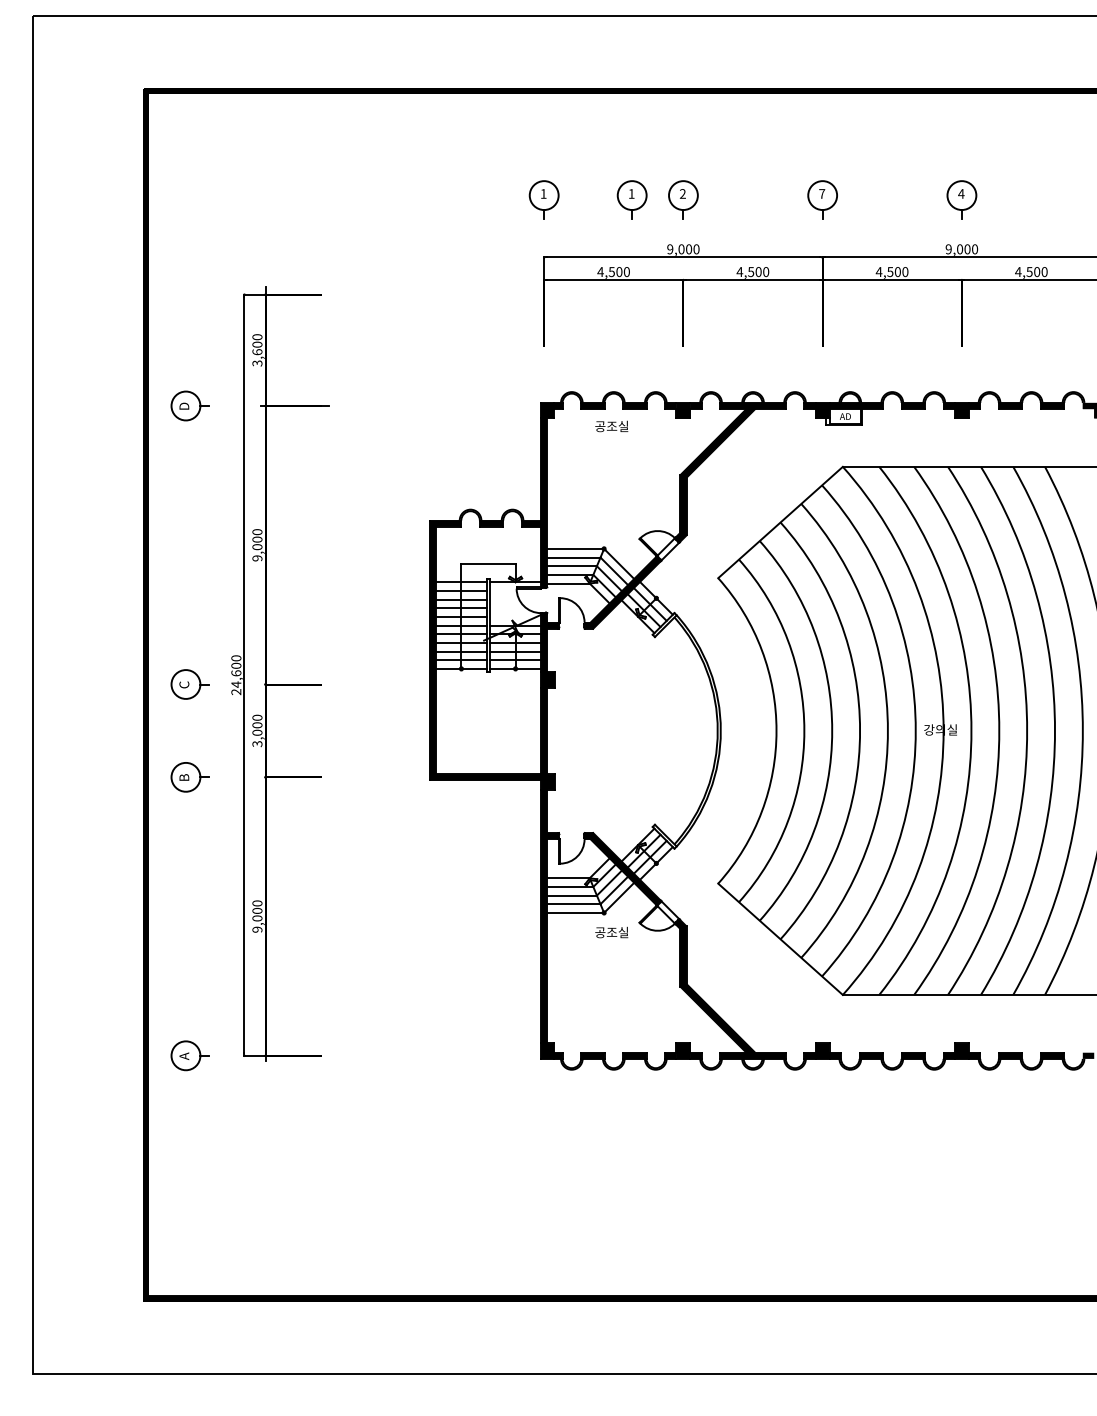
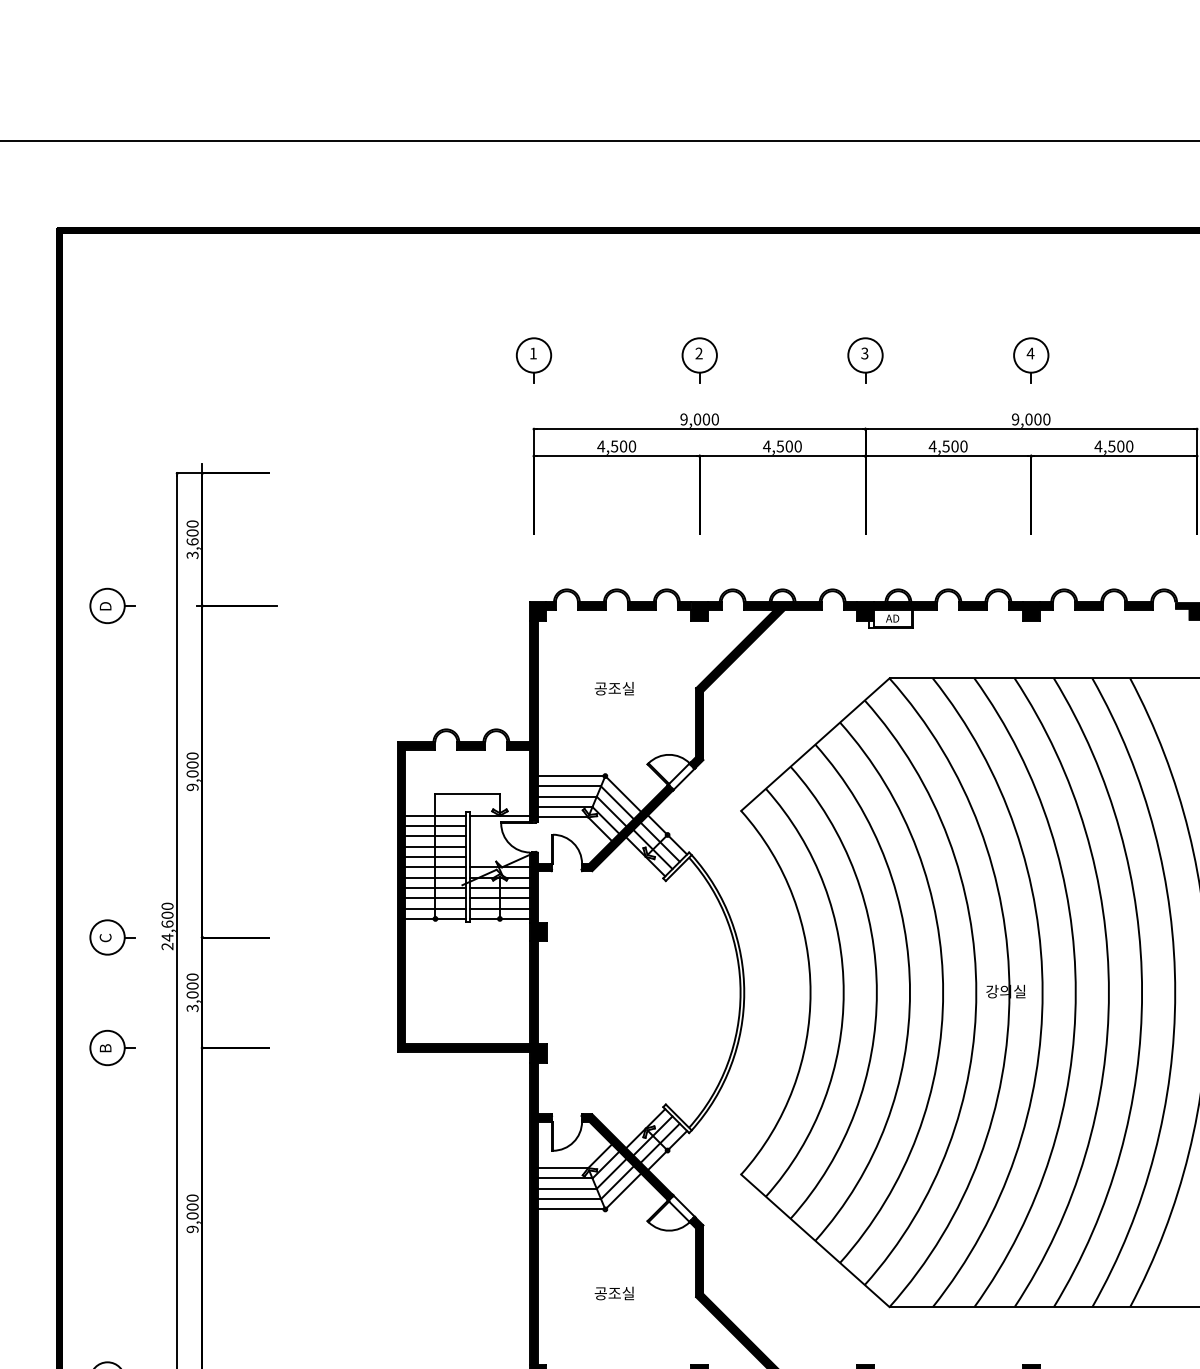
text: (822, 193) -> (865, 353), 7 -> 3
part: (631, 199) -> (637, 360), removed
text: (611, 426) -> (614, 688), moved
text: (611, 932) -> (614, 1293), moved

